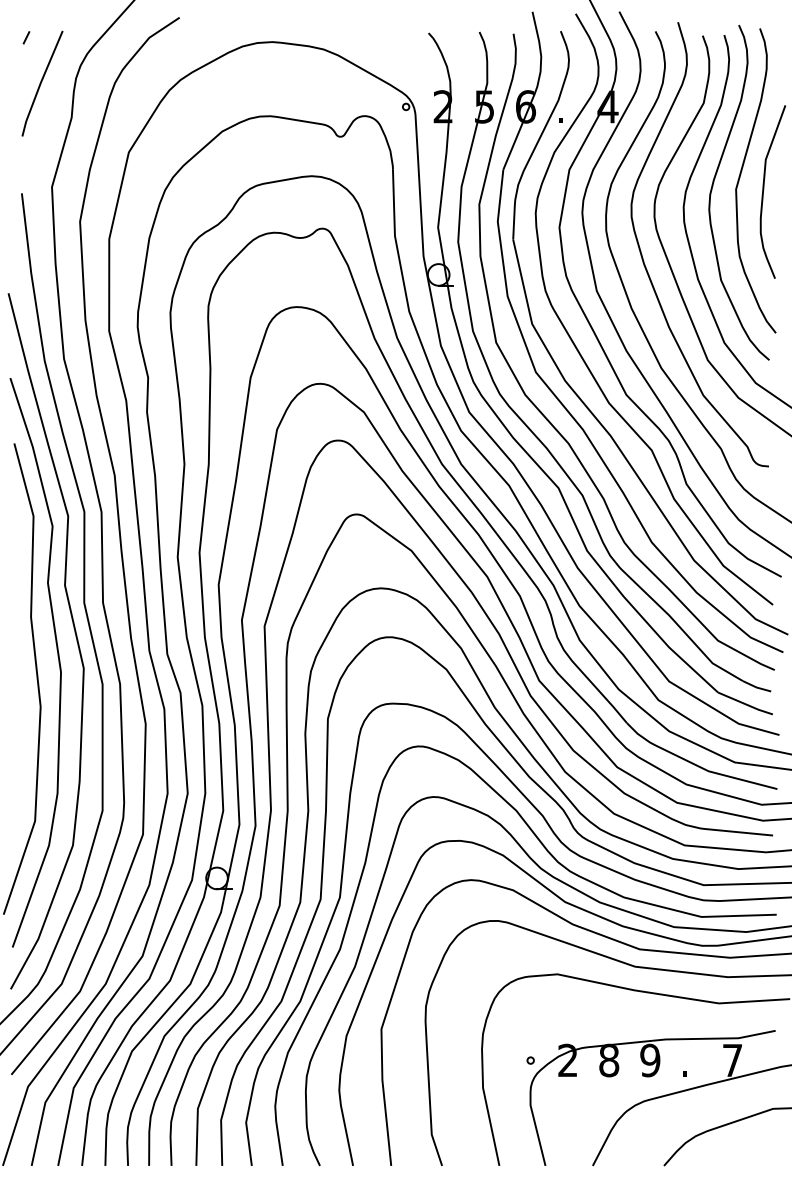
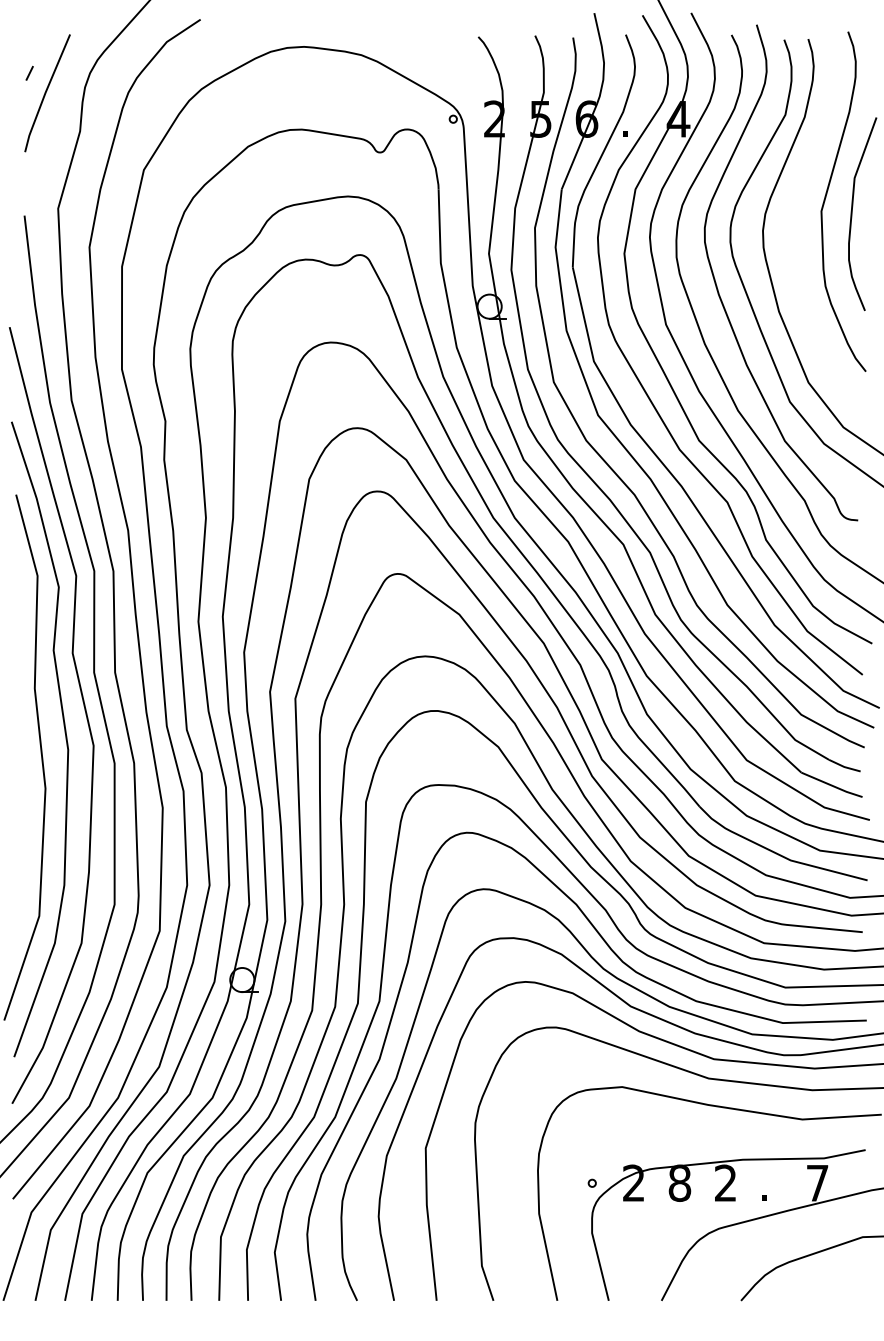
line: (26, 37) -> (29, 72), moved
curve: (713, 186) -> (796, 208), removed
text: (650, 1060) -> (725, 1183), 9 -> 2

